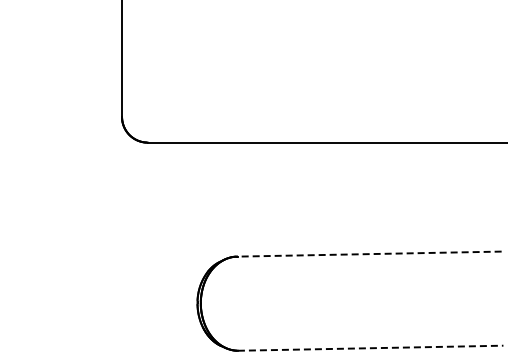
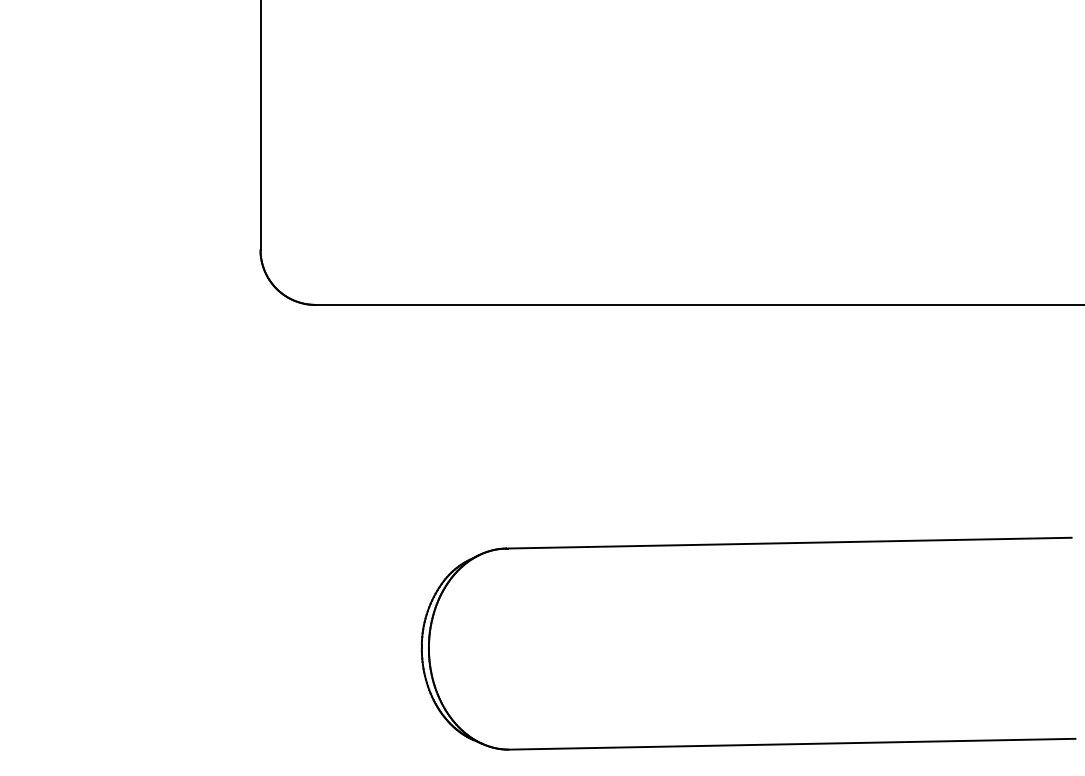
line: (368, 254) -> (787, 543), dashed -> solid
line: (370, 348) -> (791, 744), dashed -> solid

